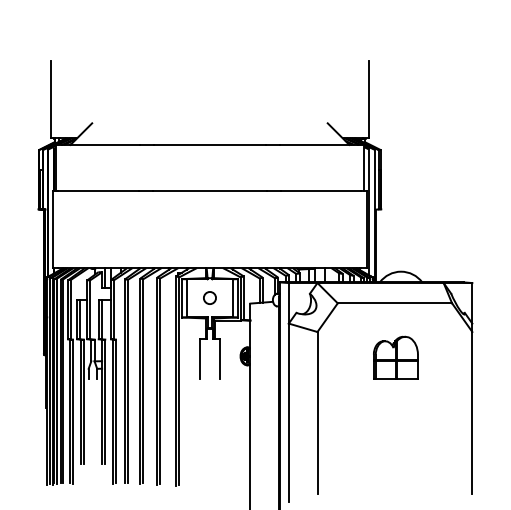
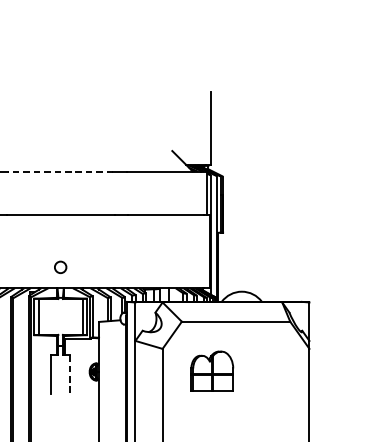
line: (209, 144) -> (60, 171), solid -> dashed
circle: (209, 297) -> (60, 266), moved
part: (395, 357) -> (211, 371), moved
line: (220, 359) -> (70, 374), solid -> dashed

